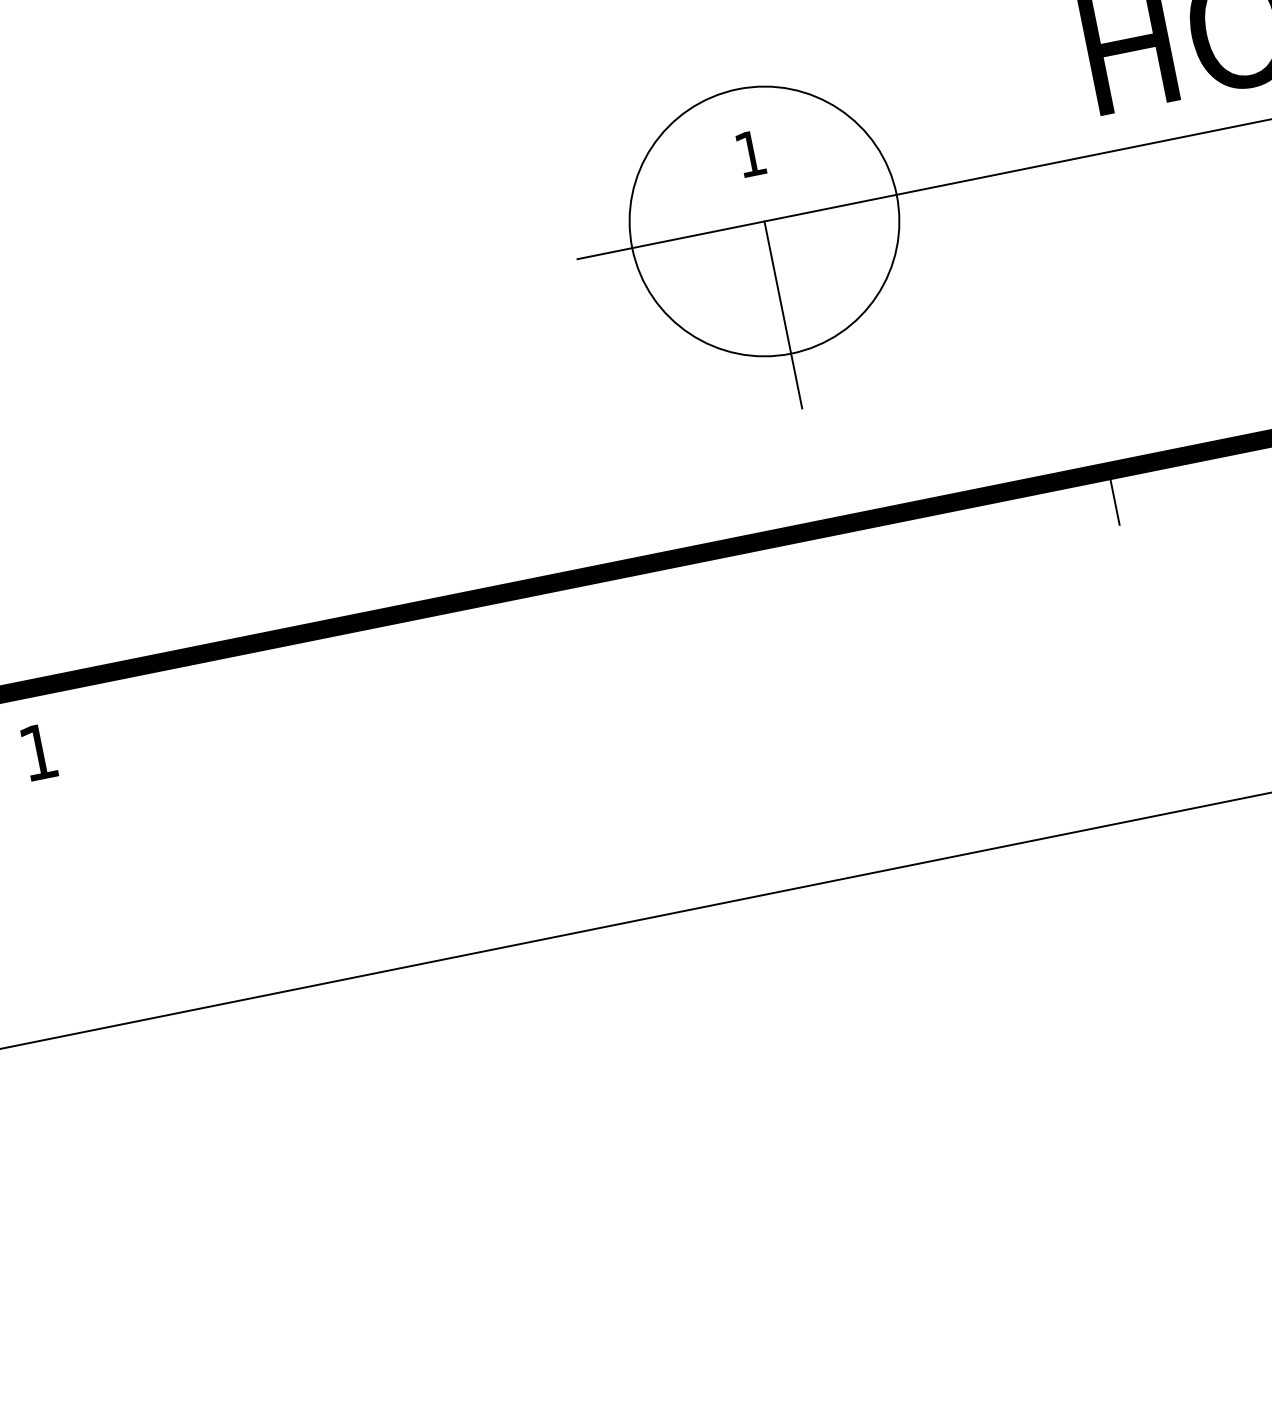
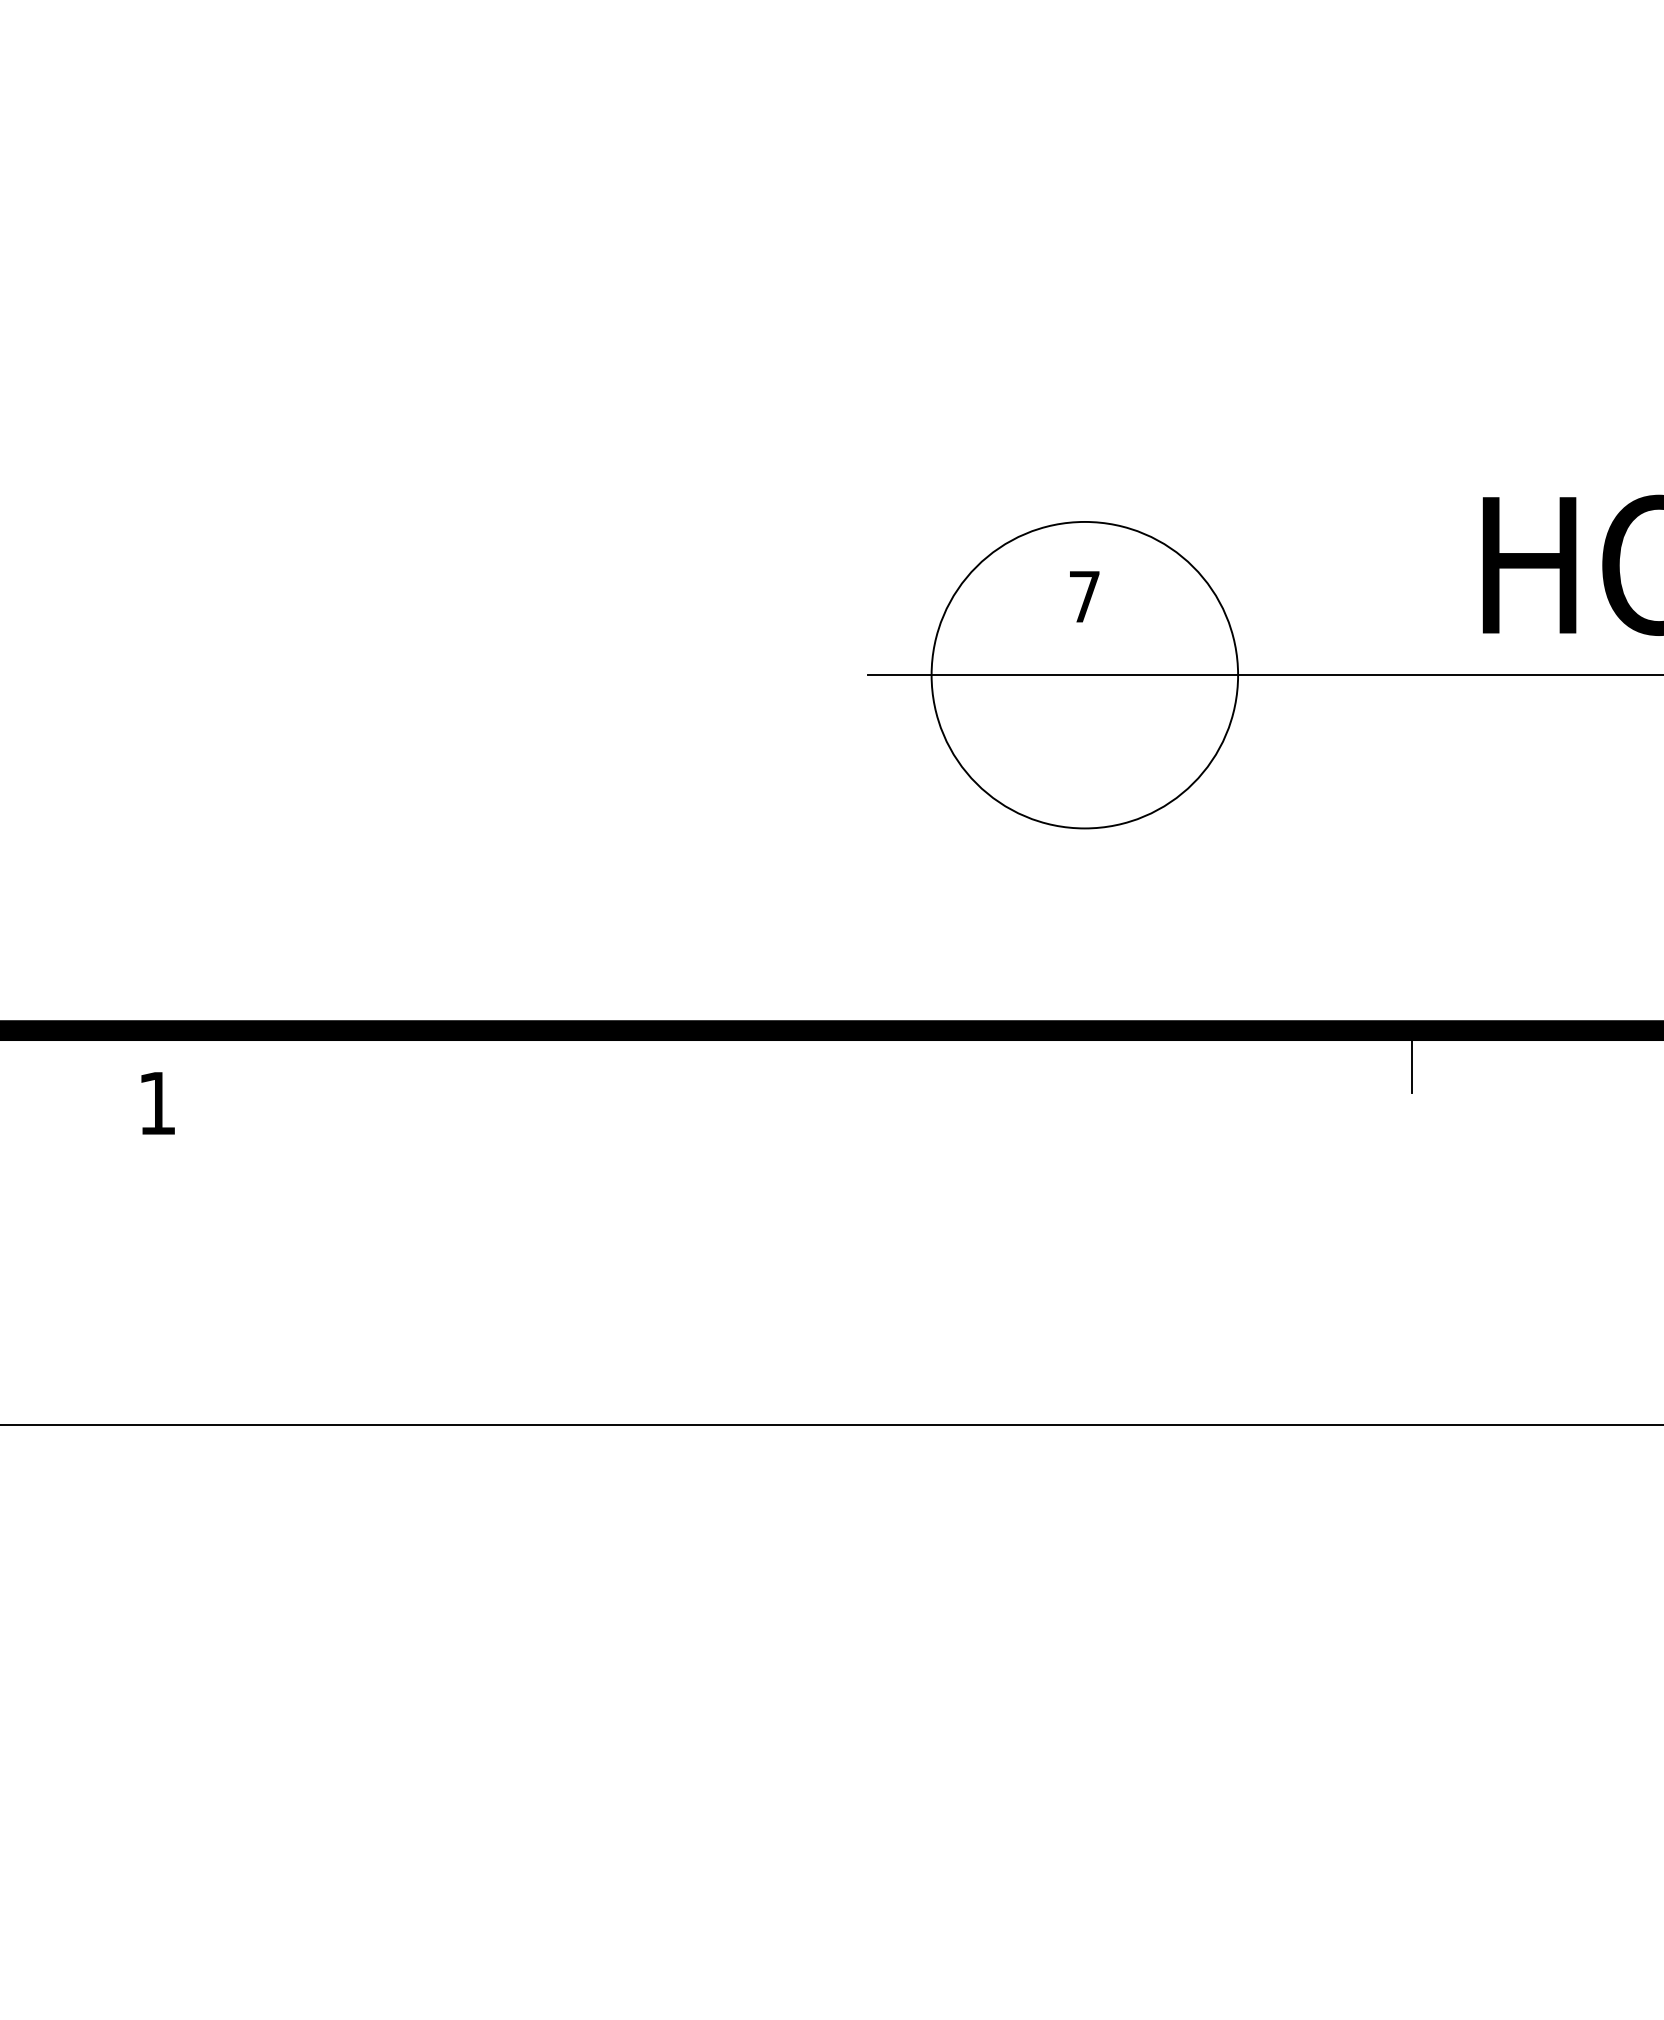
text: (750, 153) -> (1084, 596), 1 -> 7
line: (783, 314) -> (1084, 783), removed

